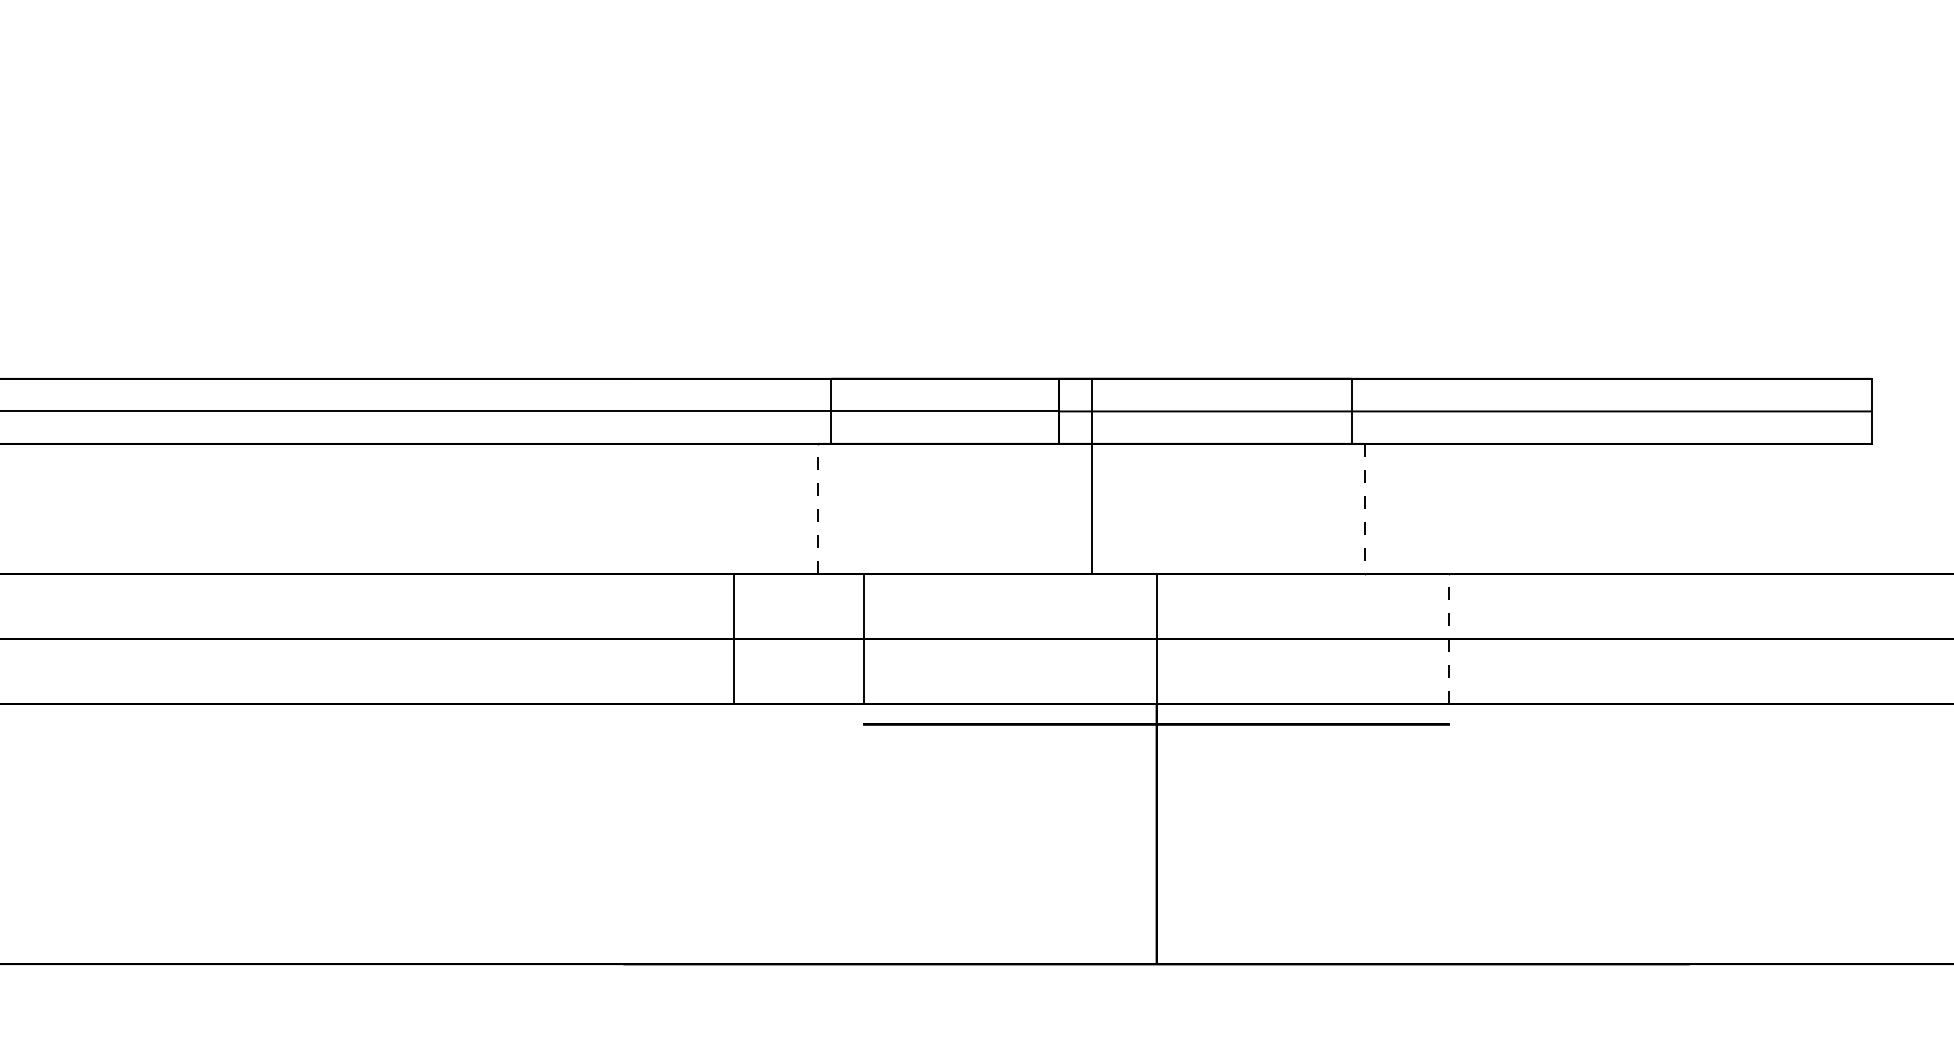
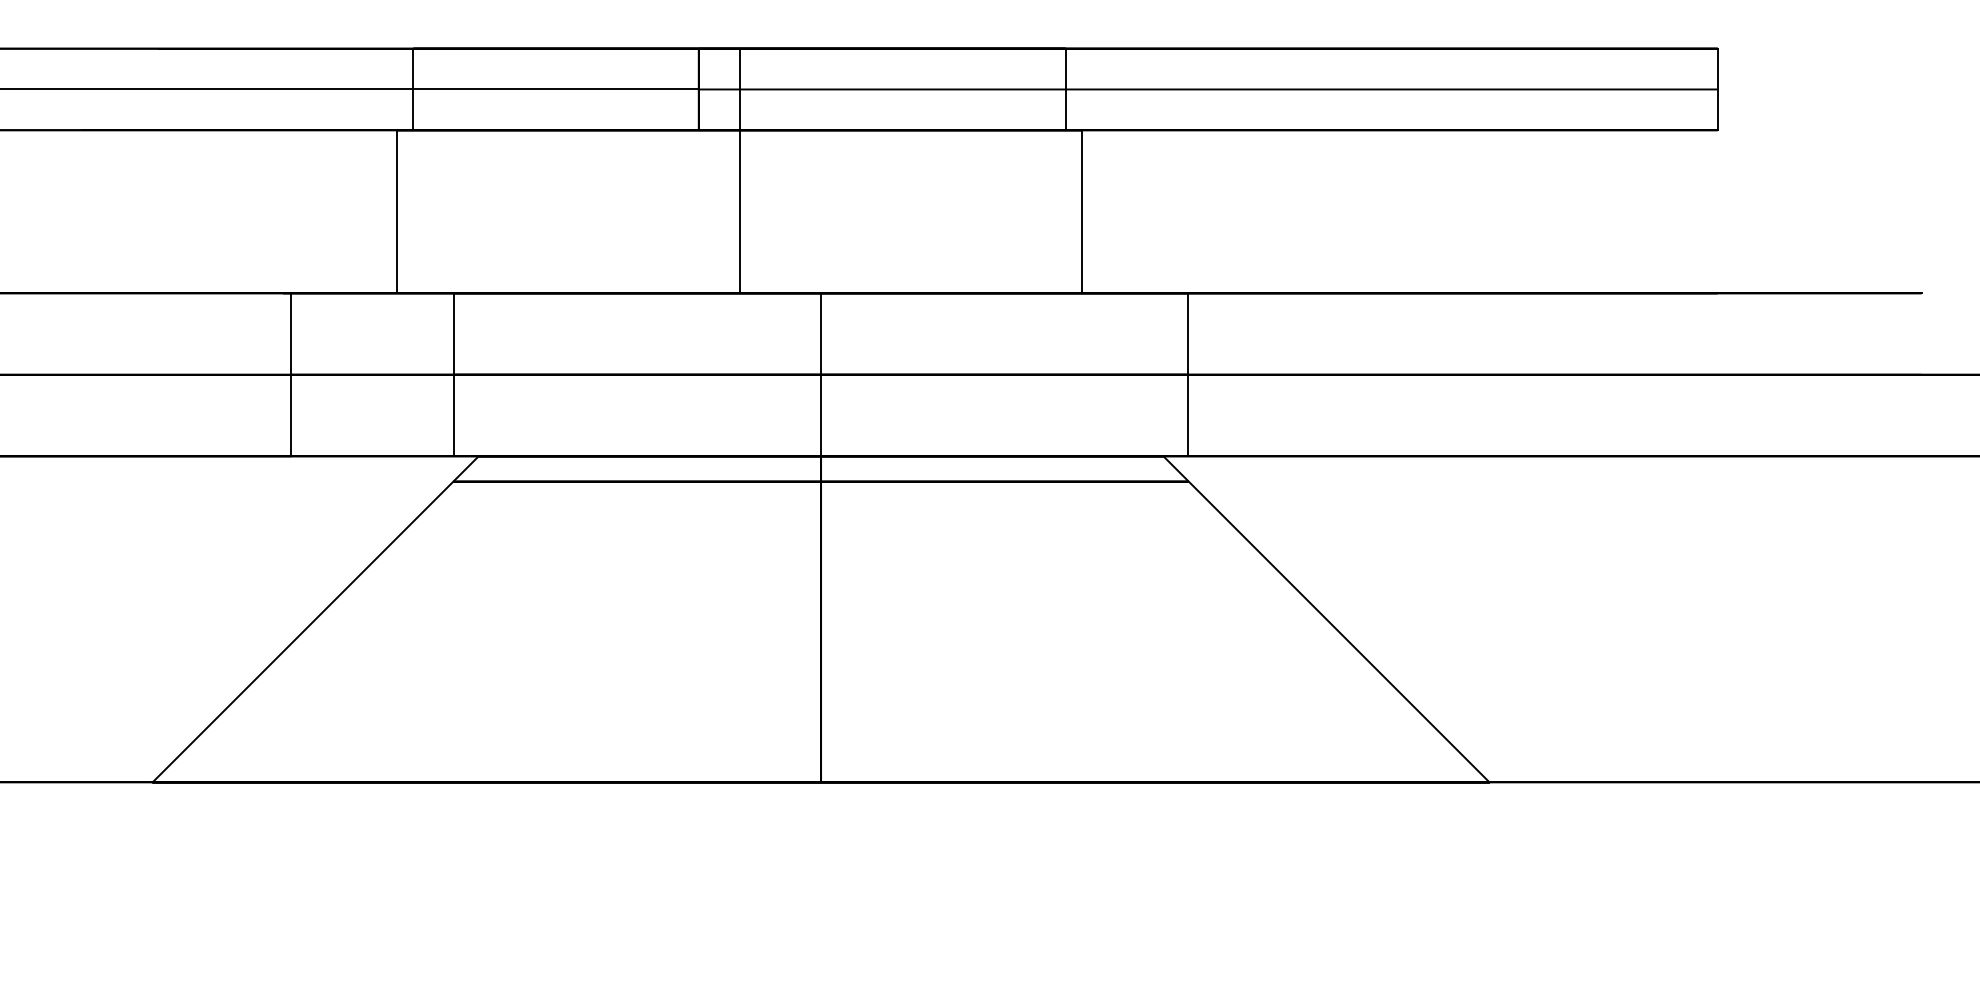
line: (818, 508) -> (397, 211), dashed -> solid
line: (1364, 509) -> (1081, 212), dashed -> solid
line: (1449, 638) -> (1188, 374), dashed -> solid
line: (753, 834) -> (315, 619), added
line: (1559, 834) -> (1326, 619), added

